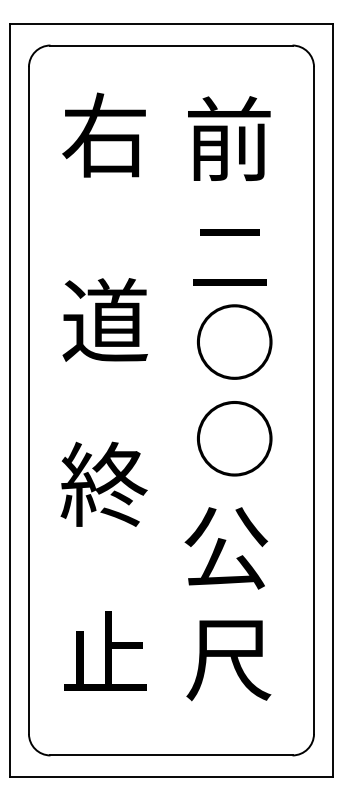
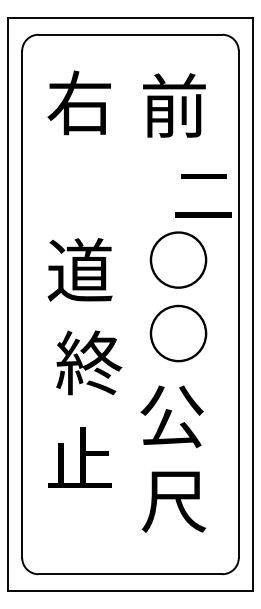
text: (229, 257) -> (203, 195), moved
text: (104, 319) -> (79, 269), moved
text: (103, 483) -> (88, 362), moved
text: (105, 650) -> (80, 457), moved

